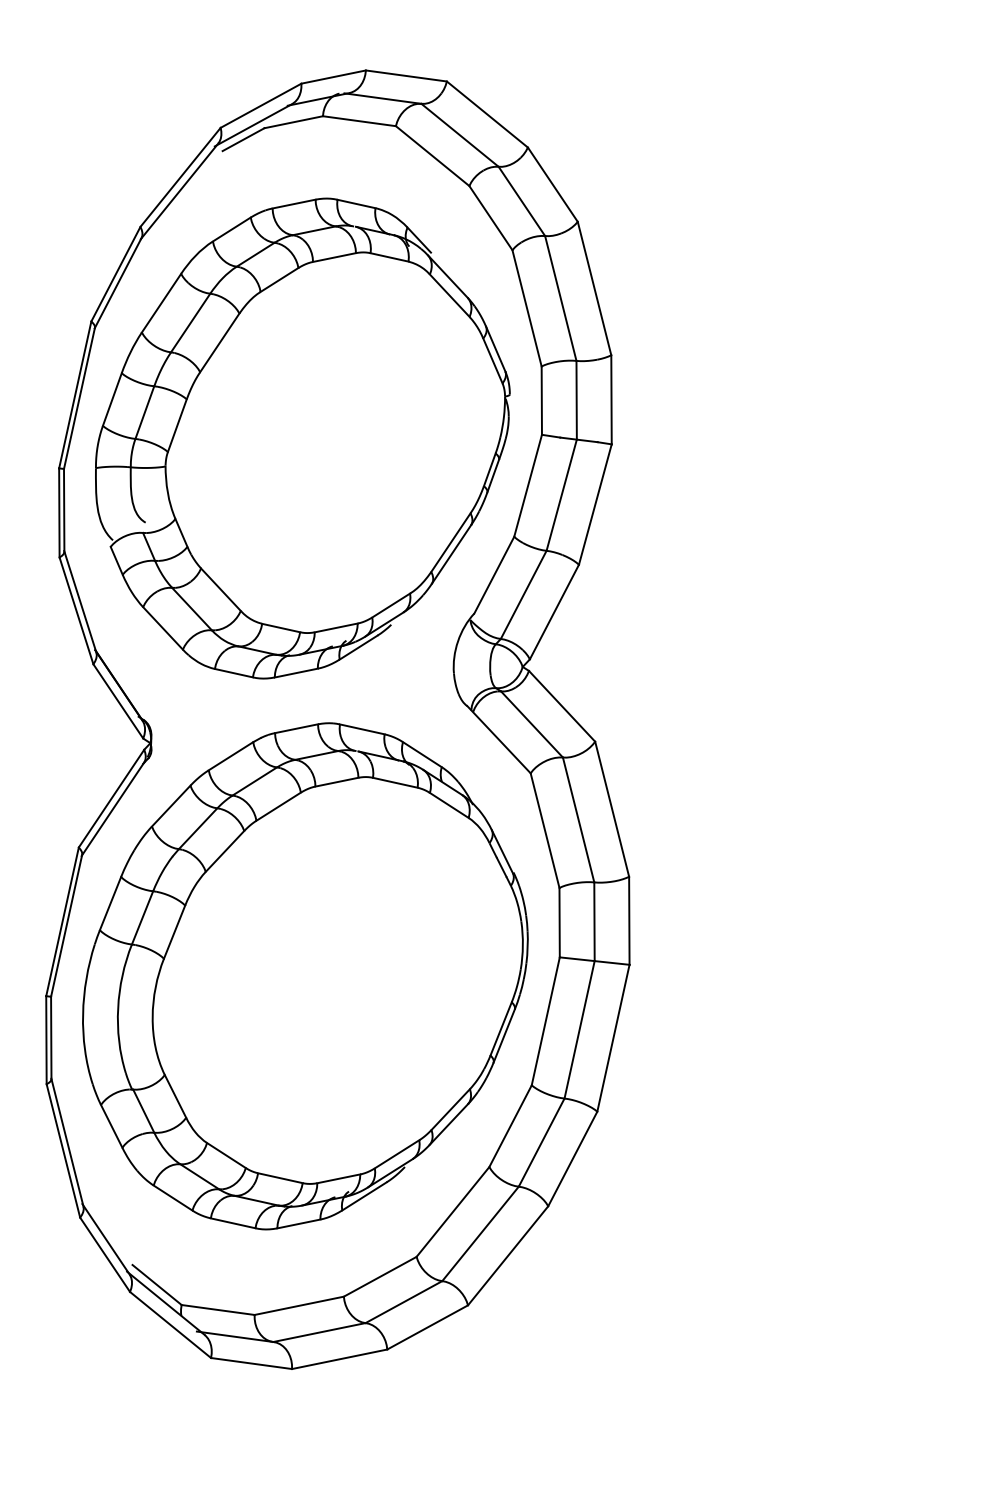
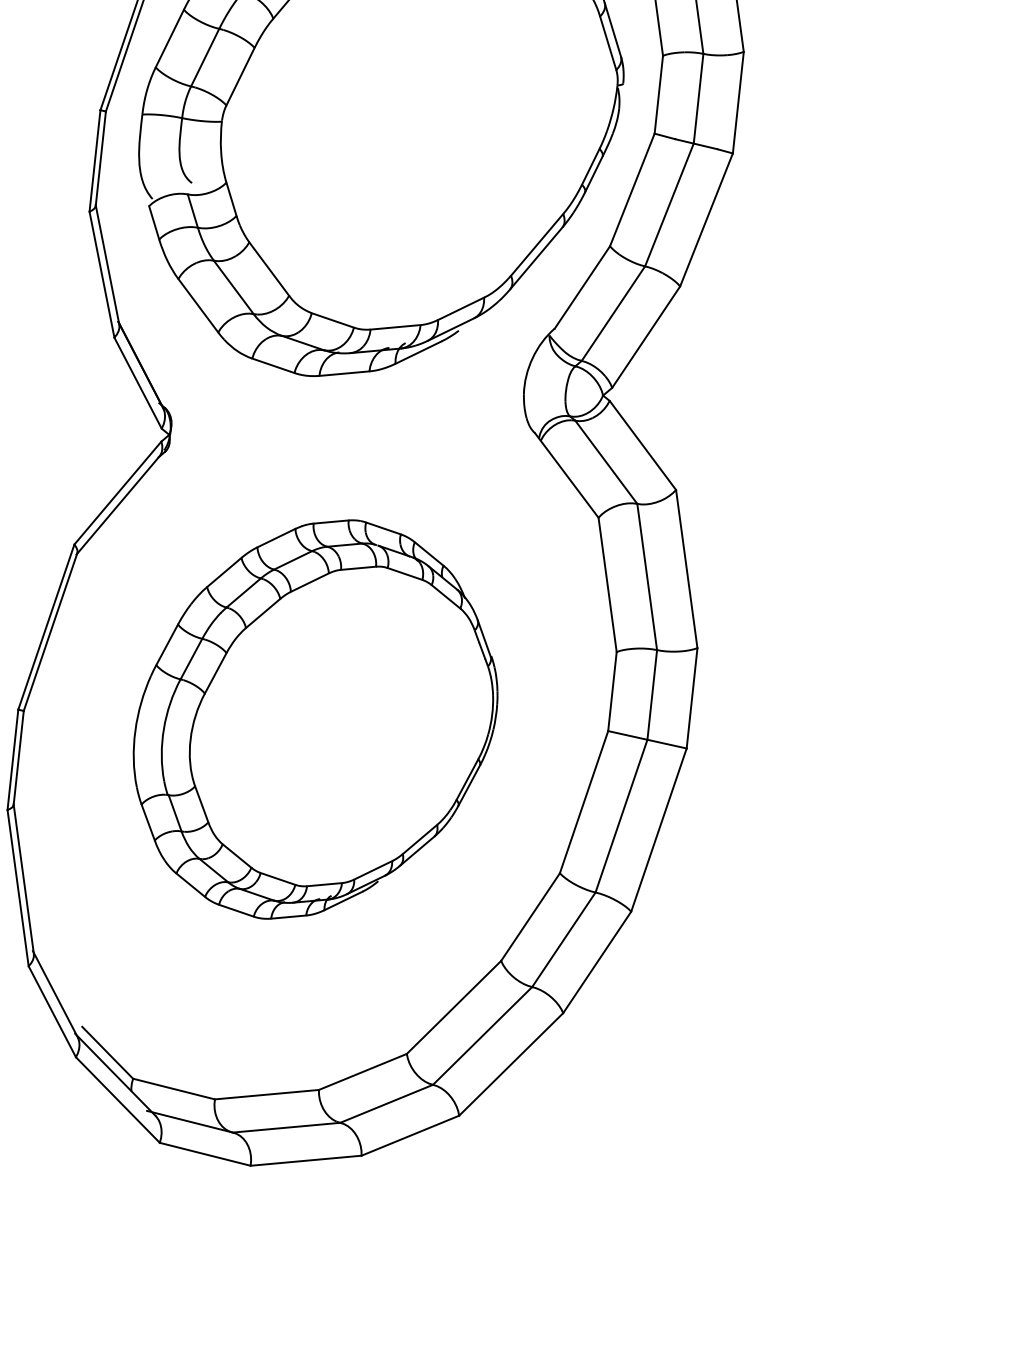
part: (305, 976) -> (316, 720), size x0.7

